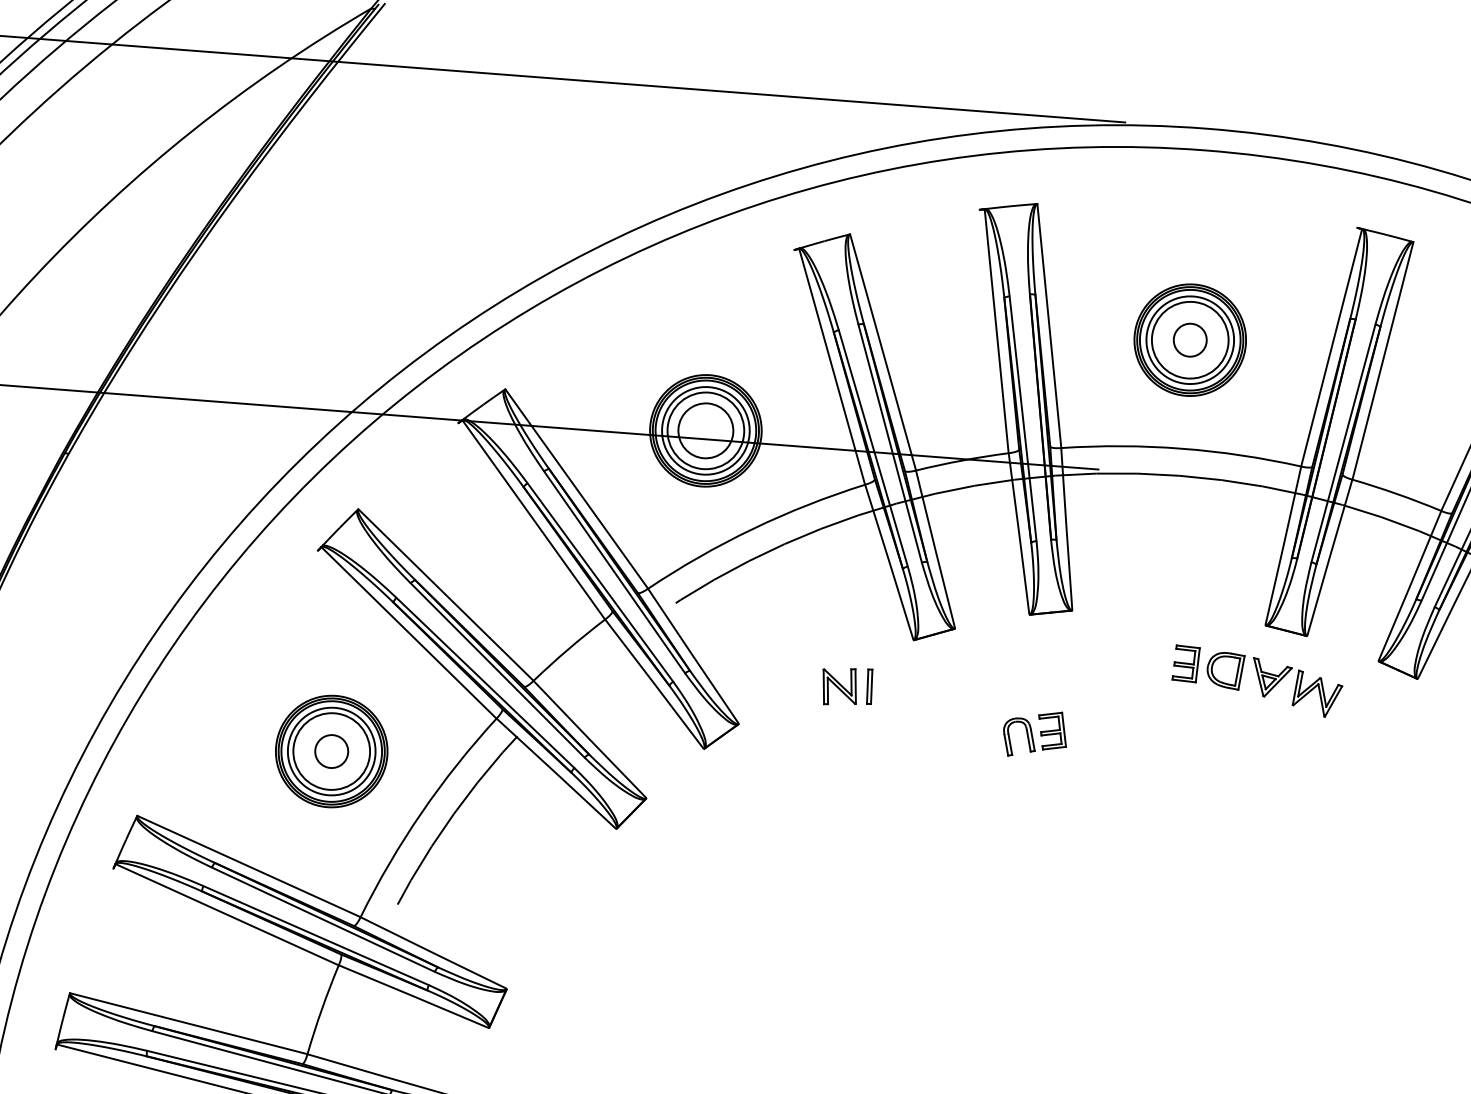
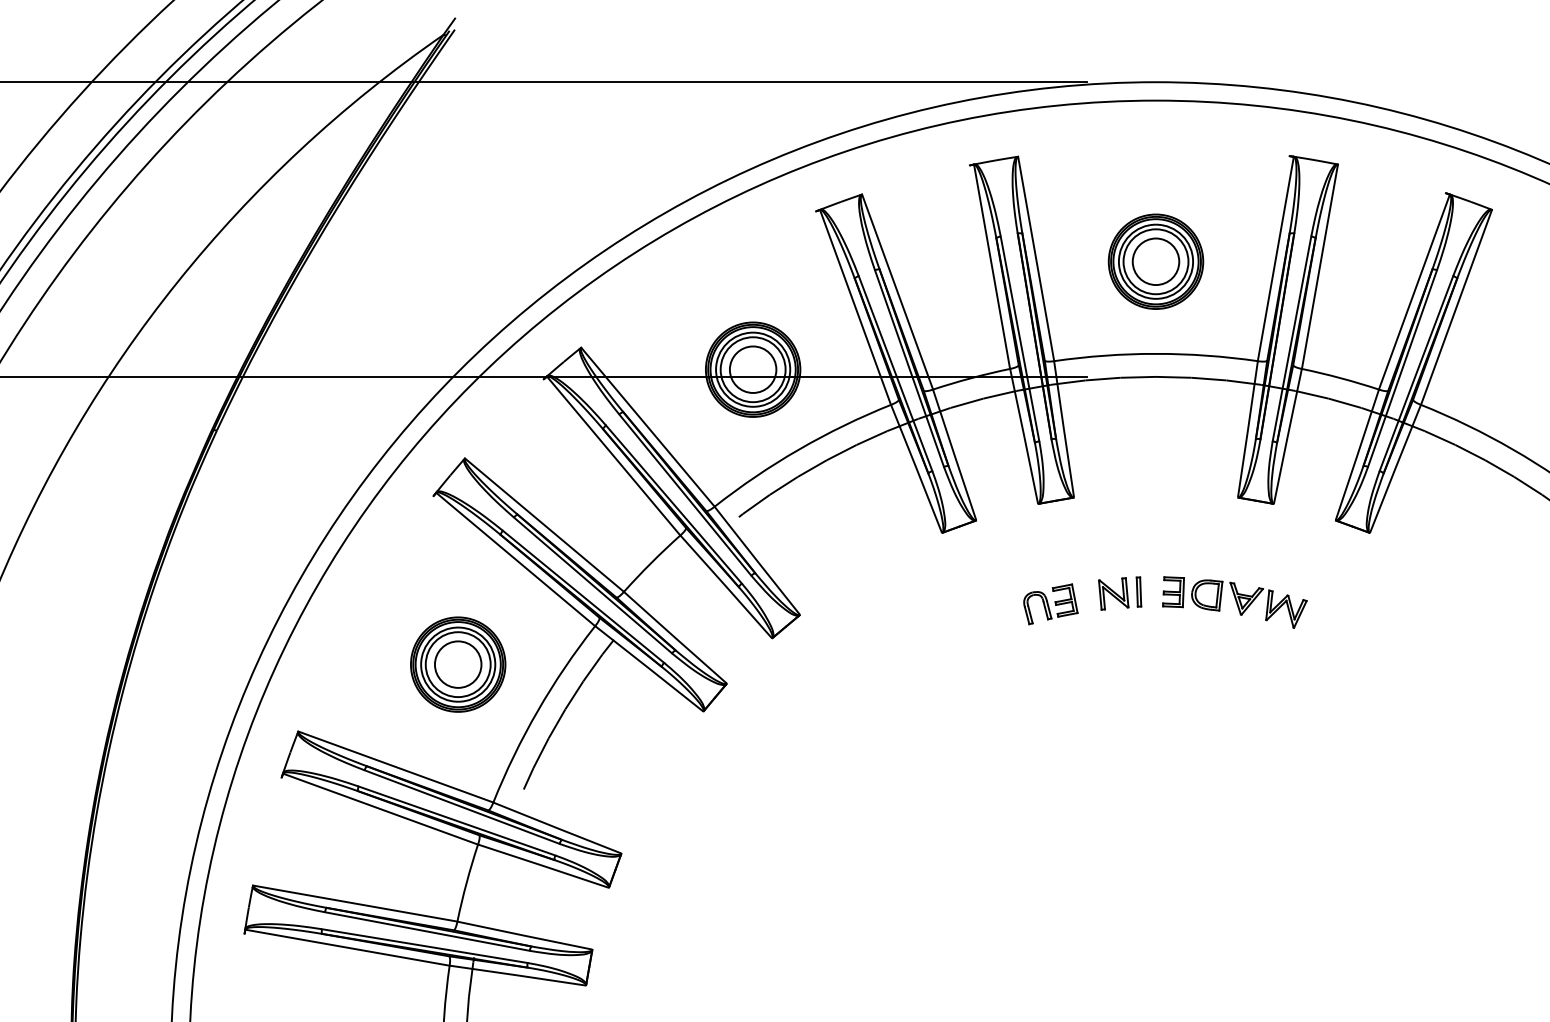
circle: (1189, 339) -> (1155, 261), size x1.67
part: (1257, 681) -> (1234, 602), moved
part: (847, 686) -> (1120, 593), moved
circle: (330, 751) -> (457, 664), size x1.67

